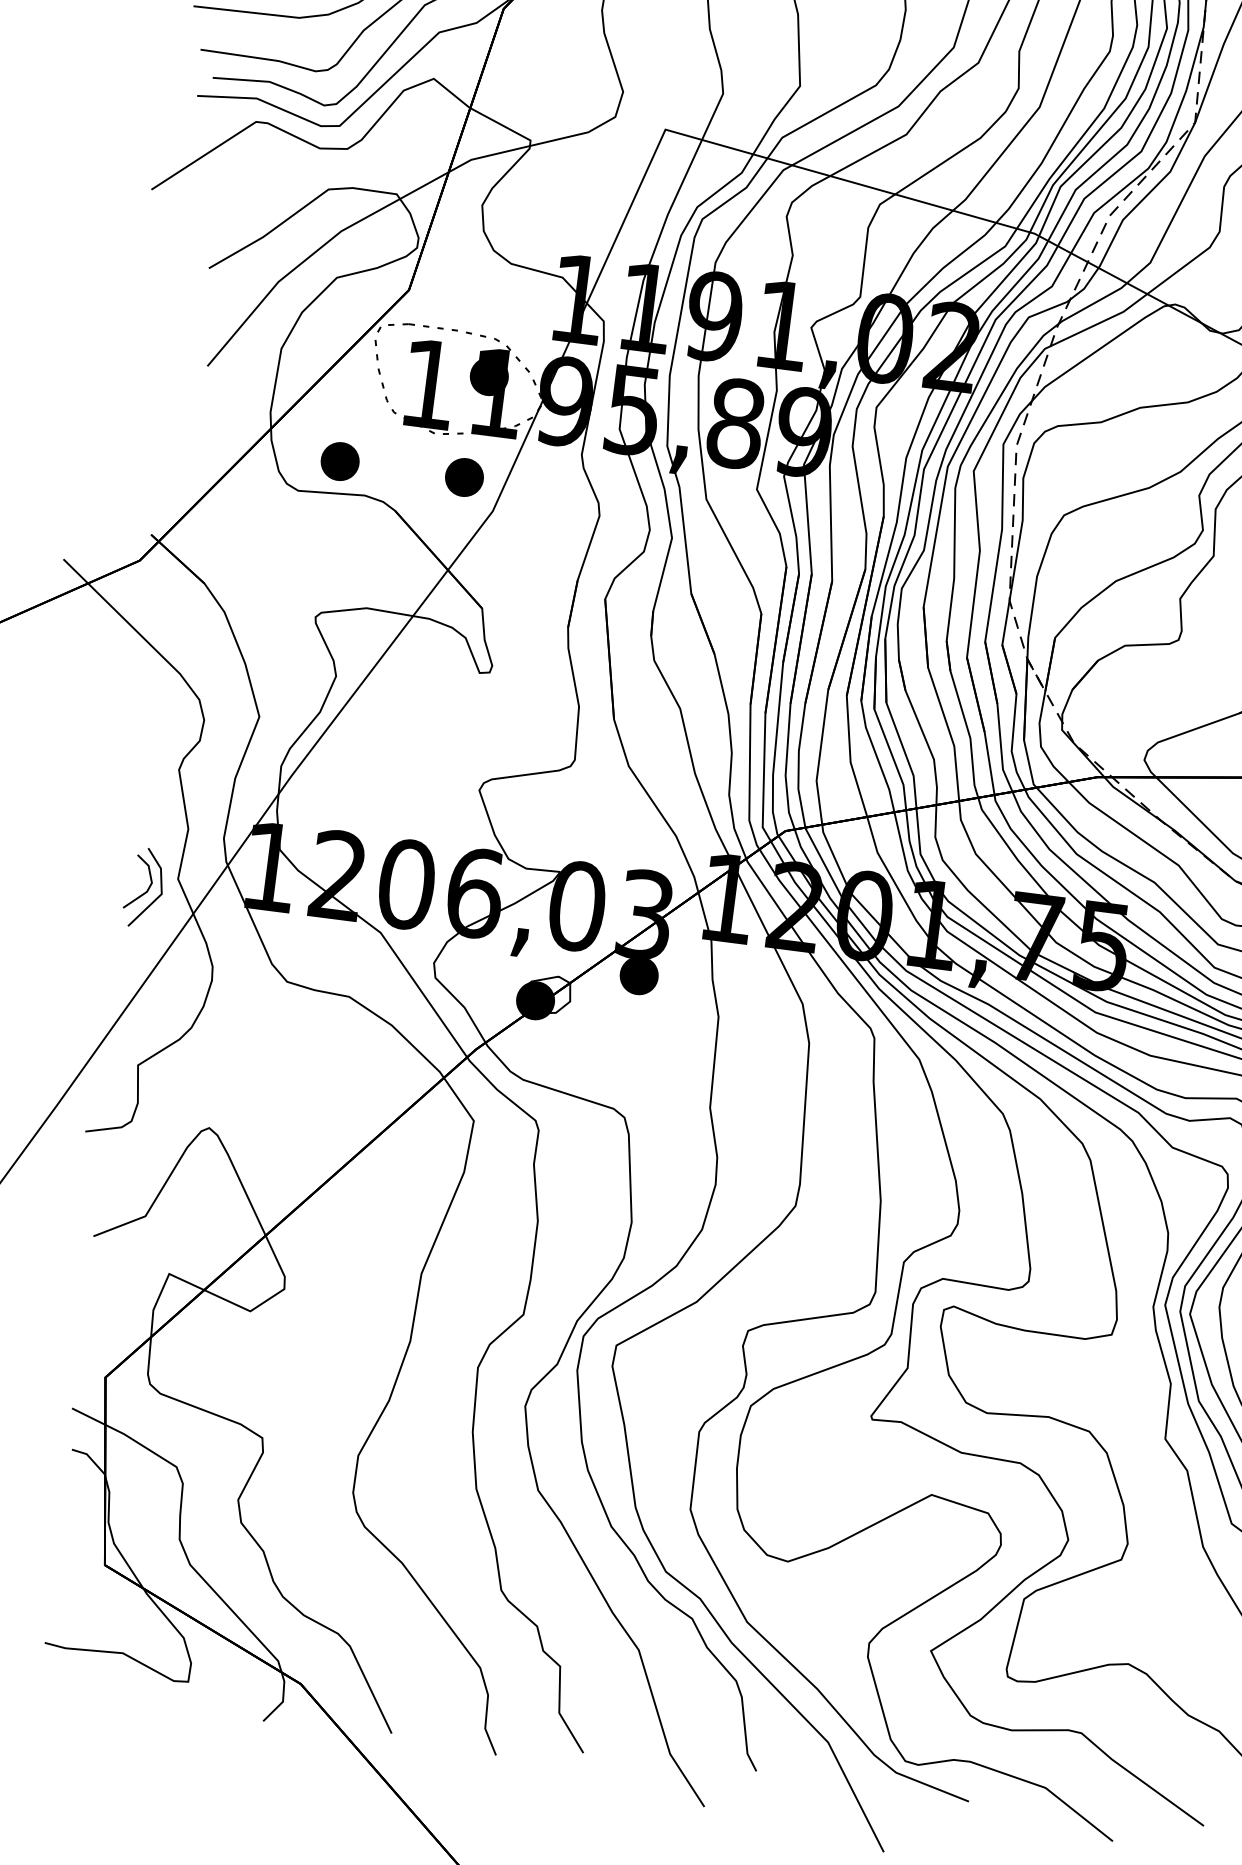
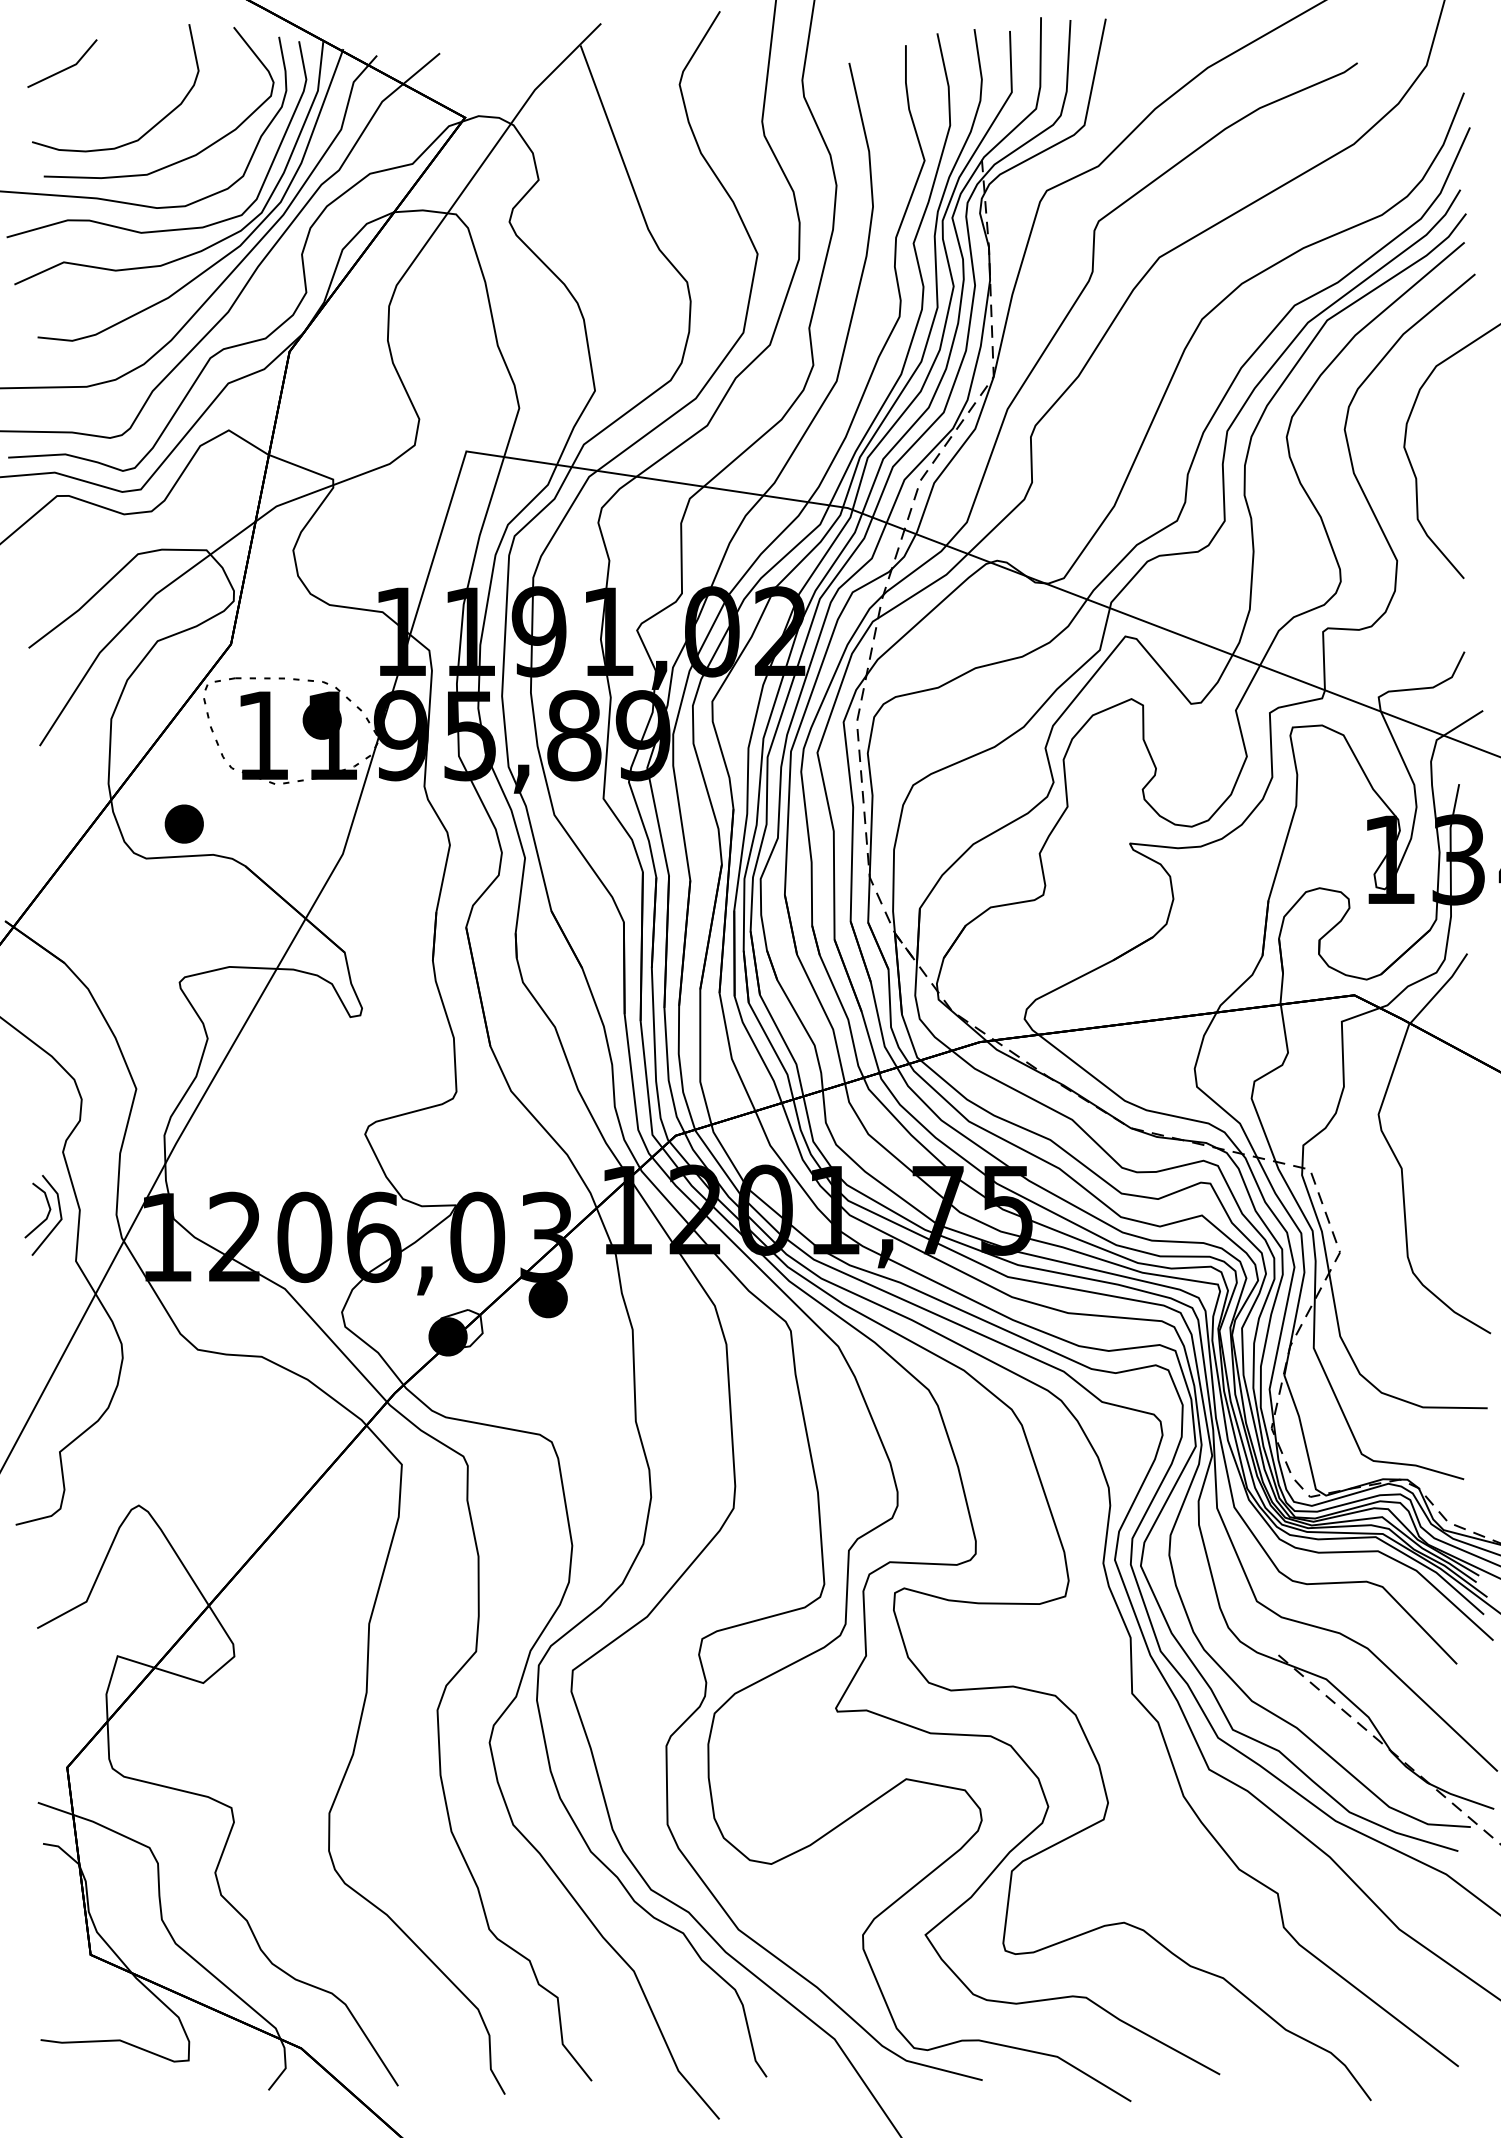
part: (463, 476) -> (309, 823), removed
part: (144, 888) -> (43, 1215), moved

